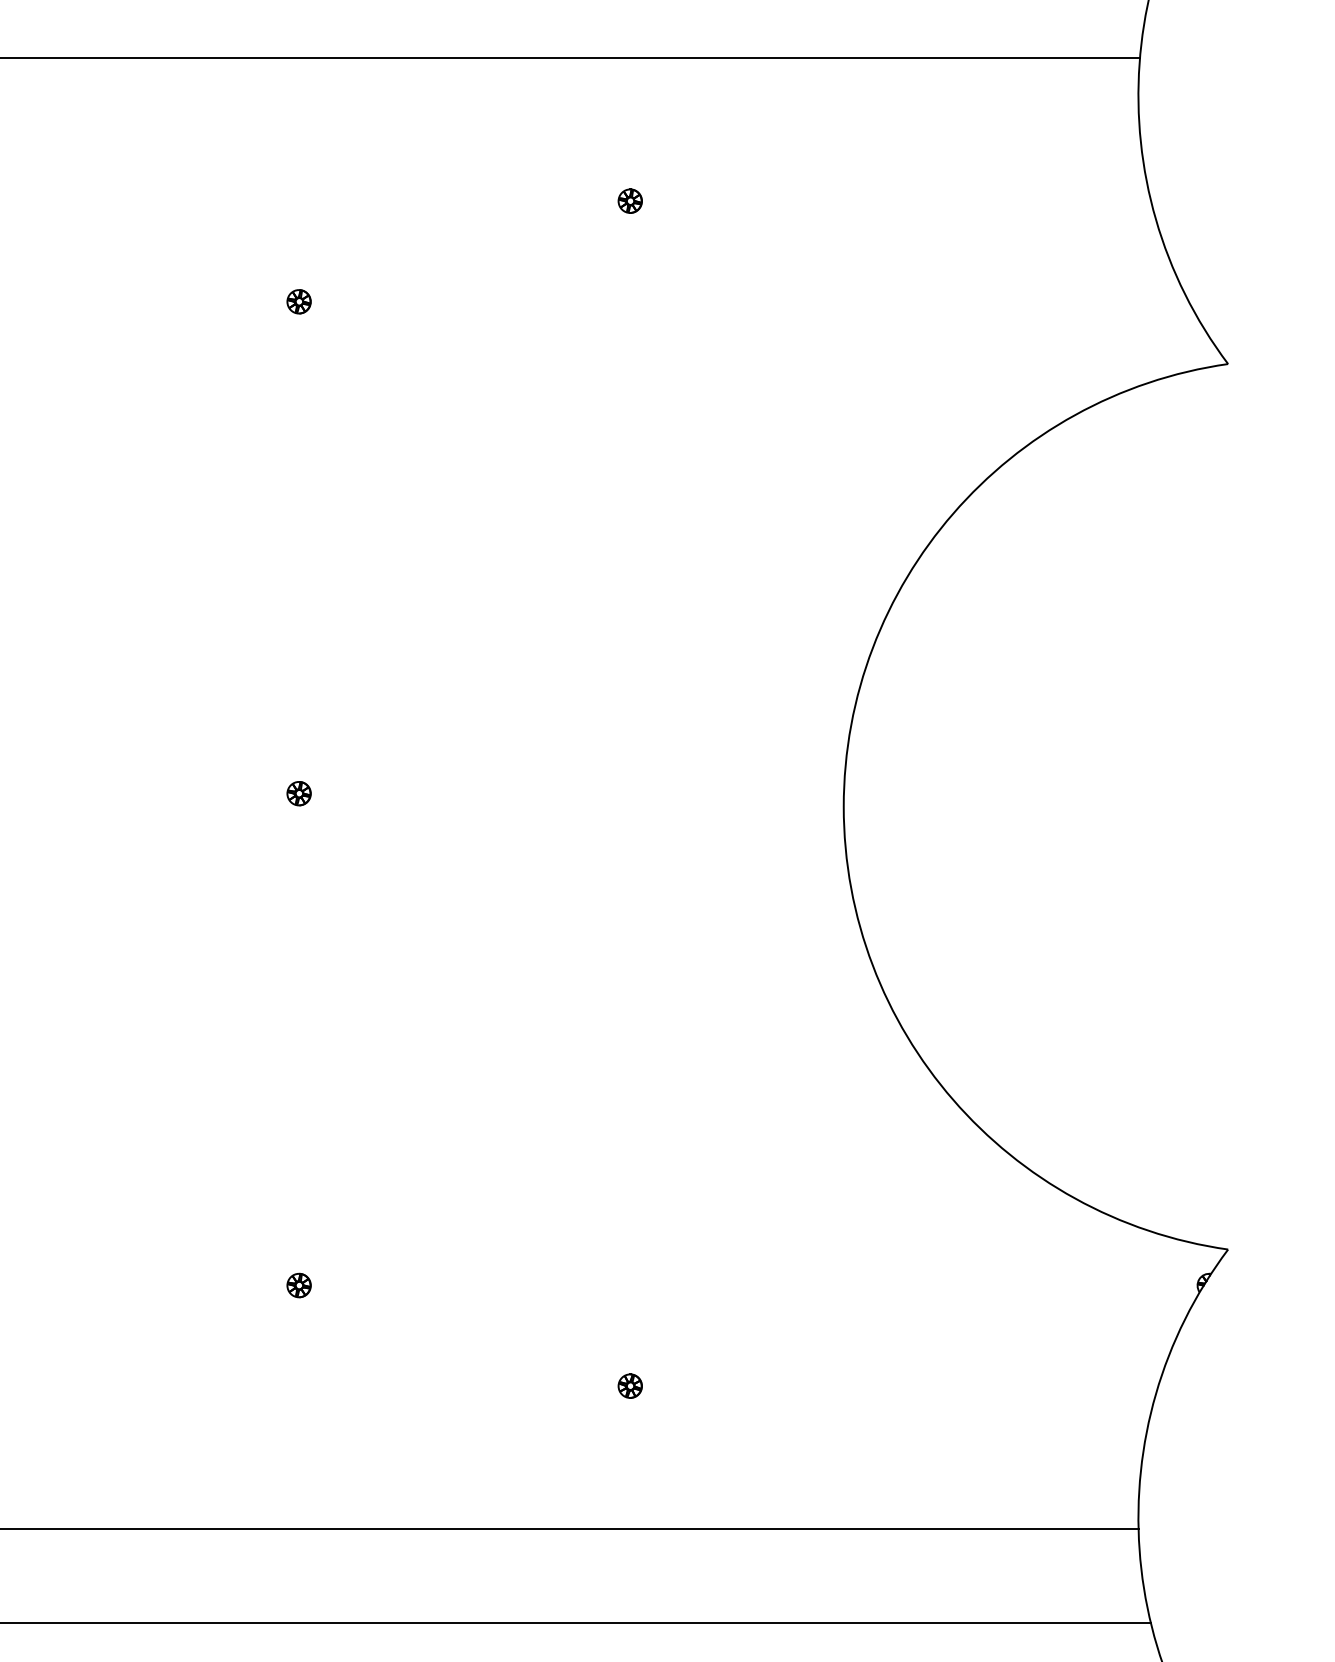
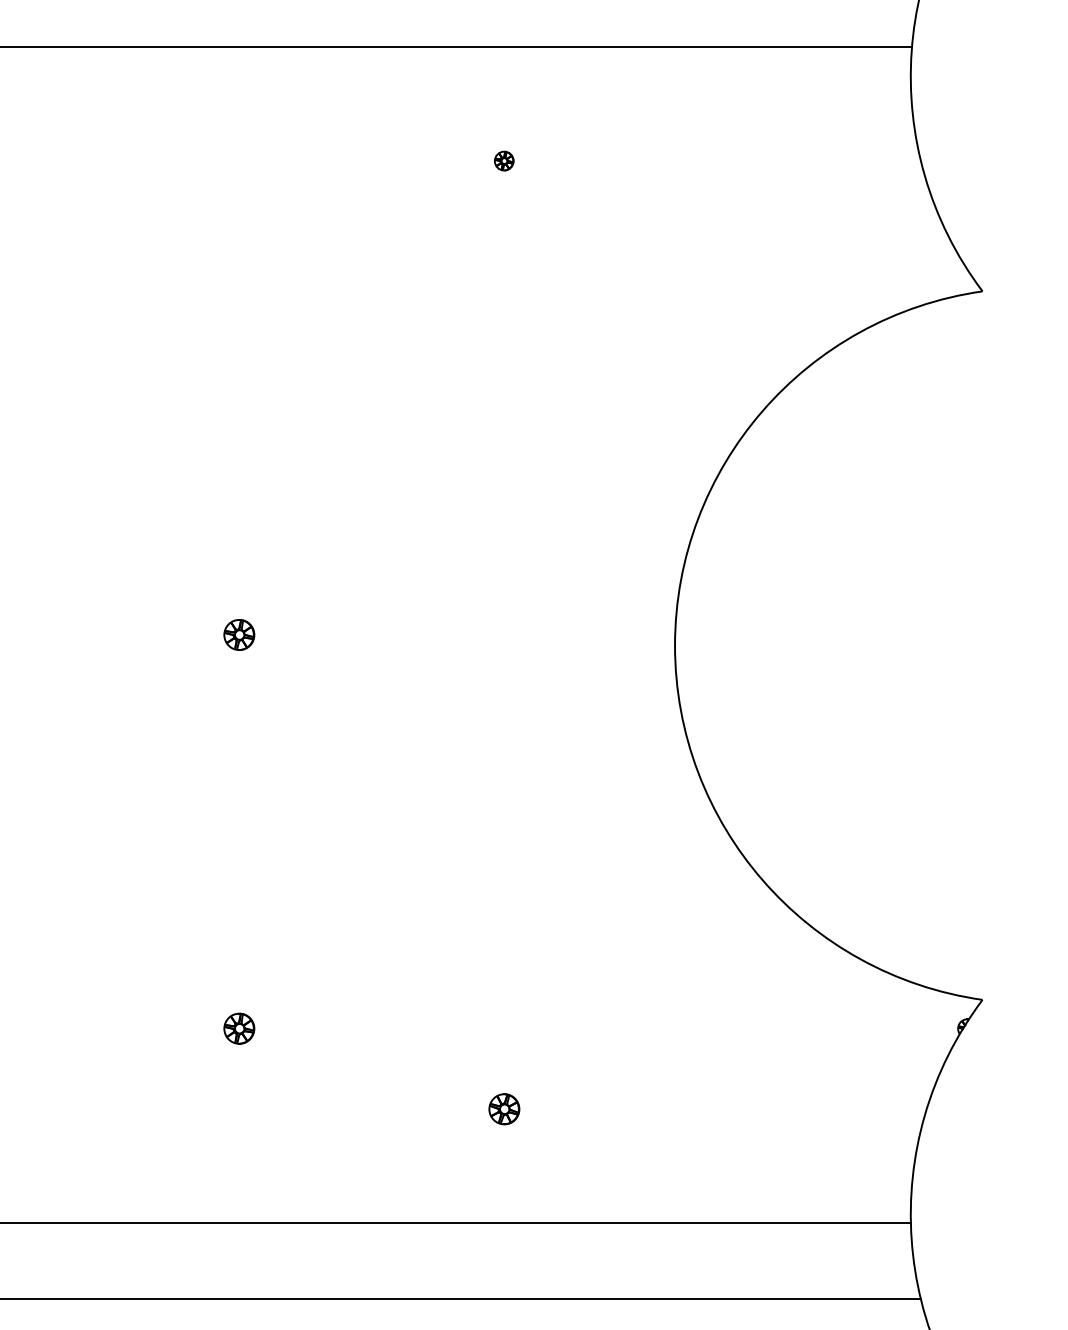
part: (298, 301) -> (238, 241), removed
part: (298, 793) -> (238, 634), size x1.6
part: (298, 1285) -> (238, 1028), size x1.6
part: (629, 1385) -> (503, 1108), size x1.6

